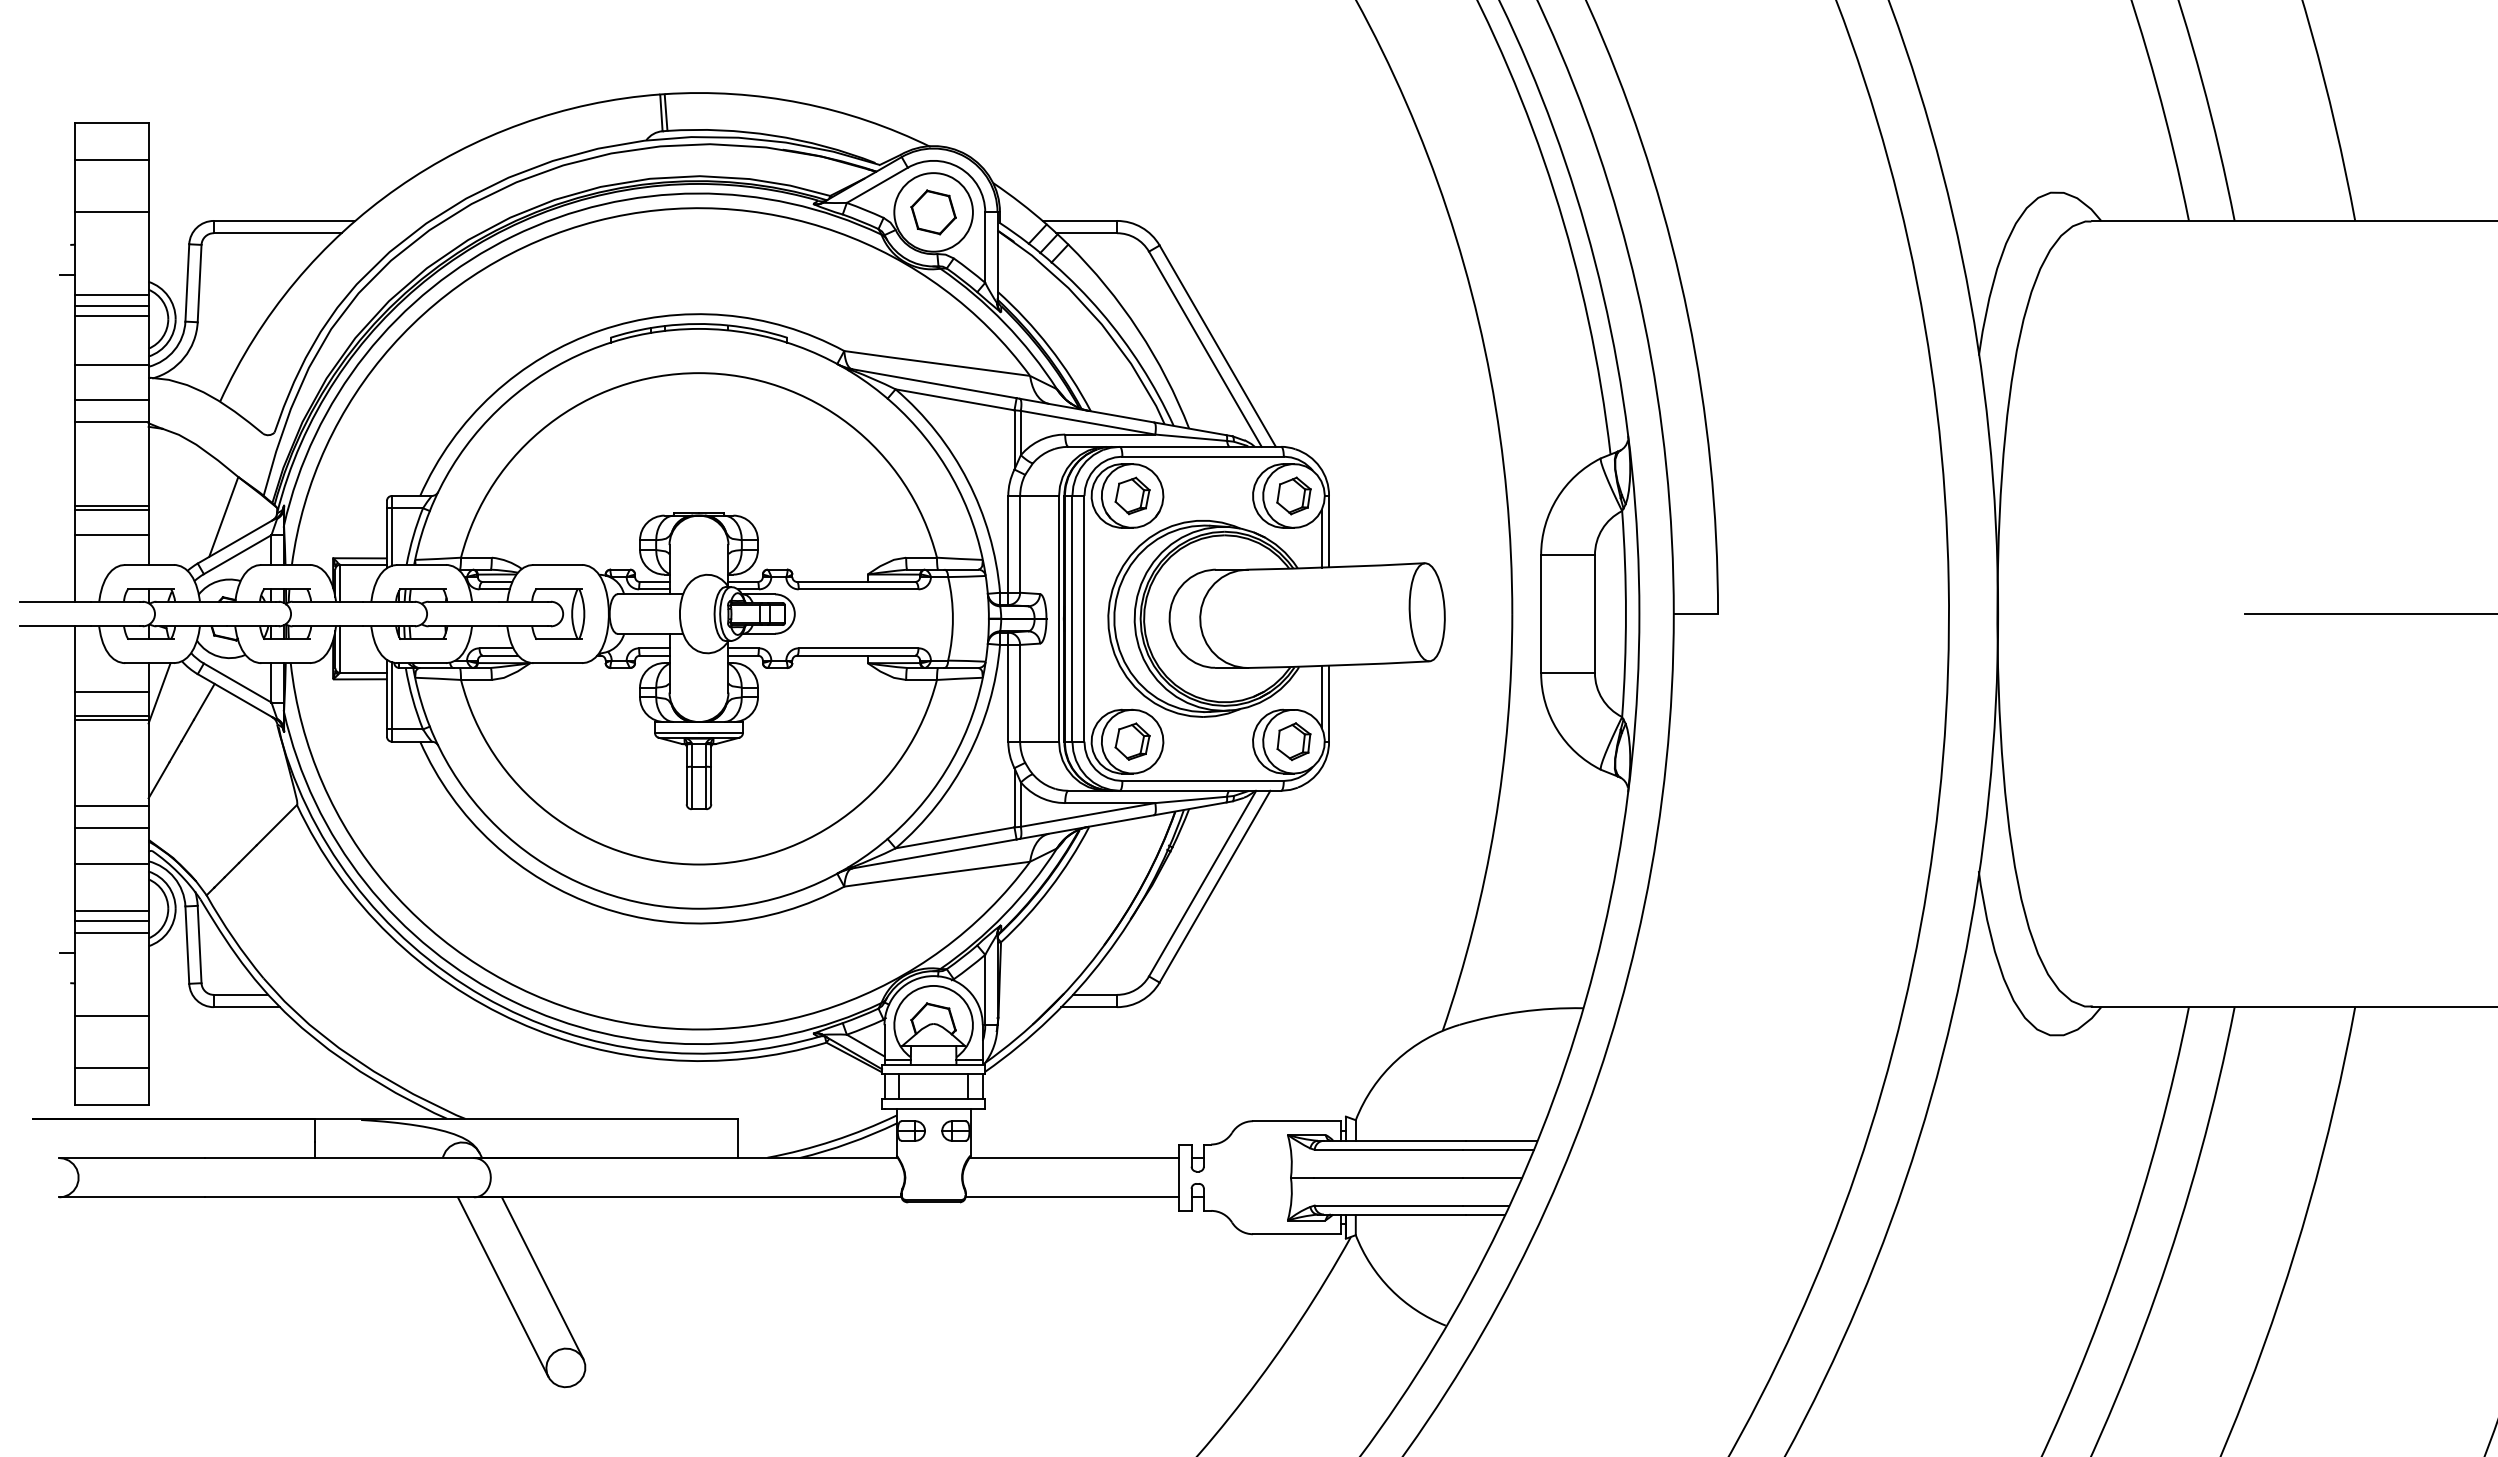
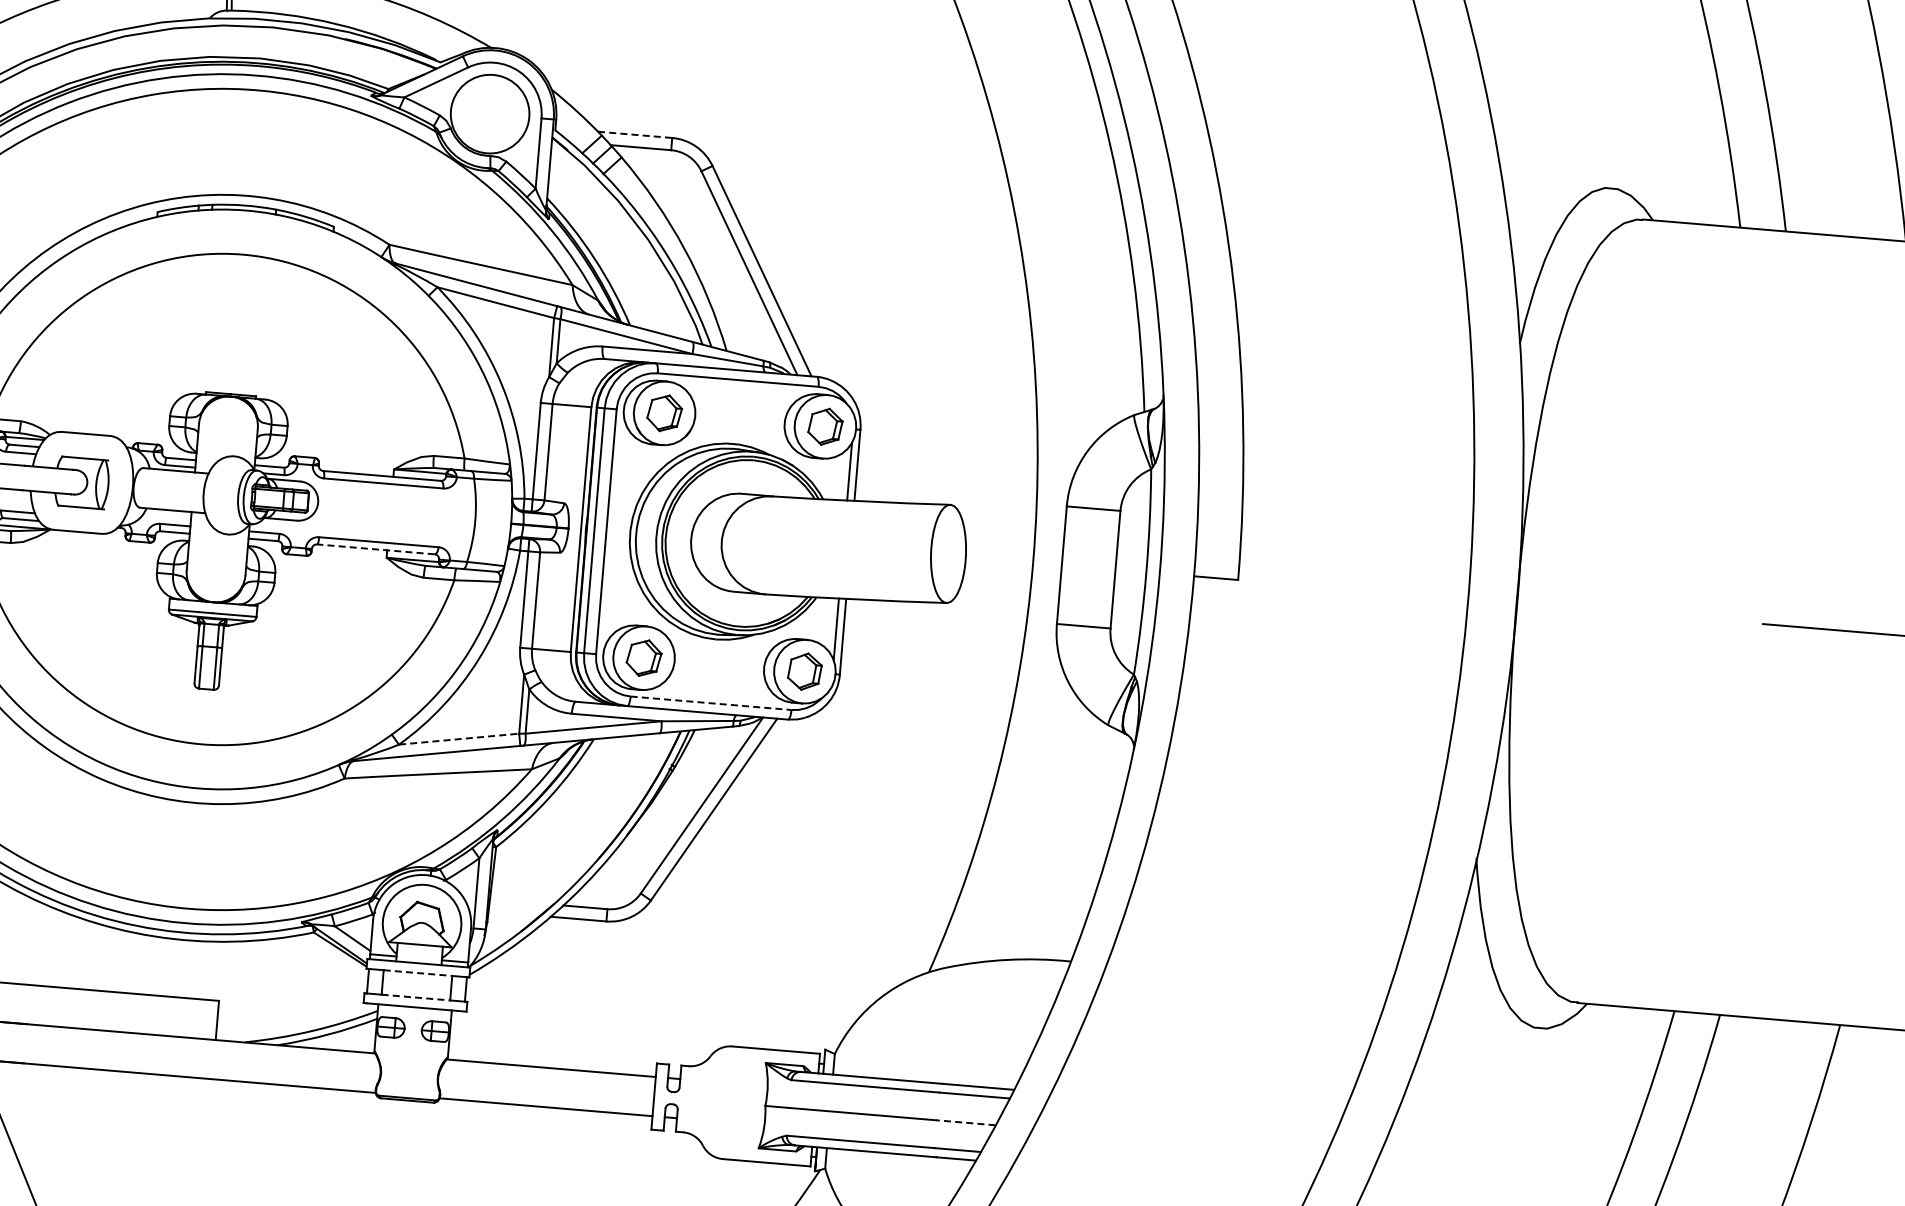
part: (933, 212) -> (489, 114), removed
line: (1080, 220) -> (635, 134), solid -> dashed
line: (856, 655) -> (376, 549), solid -> dashed
line: (1203, 781) -> (711, 703), solid -> dashed
line: (955, 837) -> (459, 738), solid -> dashed
line: (934, 1074) -> (418, 973), solid -> dashed
line: (934, 1098) -> (416, 997), solid -> dashed
line: (1492, 1177) -> (966, 1122), solid -> dashed

